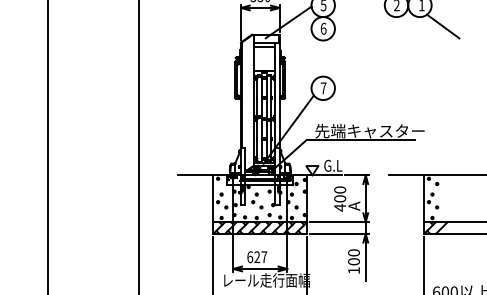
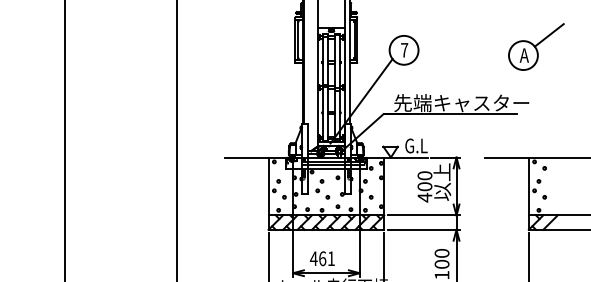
part: (430, 85) -> (536, 46), added
text: (354, 195) -> (442, 182), A -> 以上
text: (257, 257) -> (322, 259), 627 -> 461

